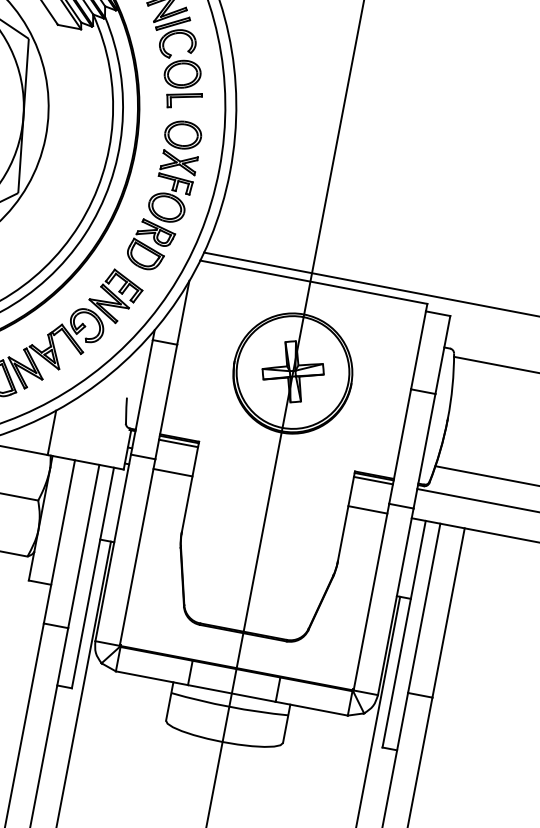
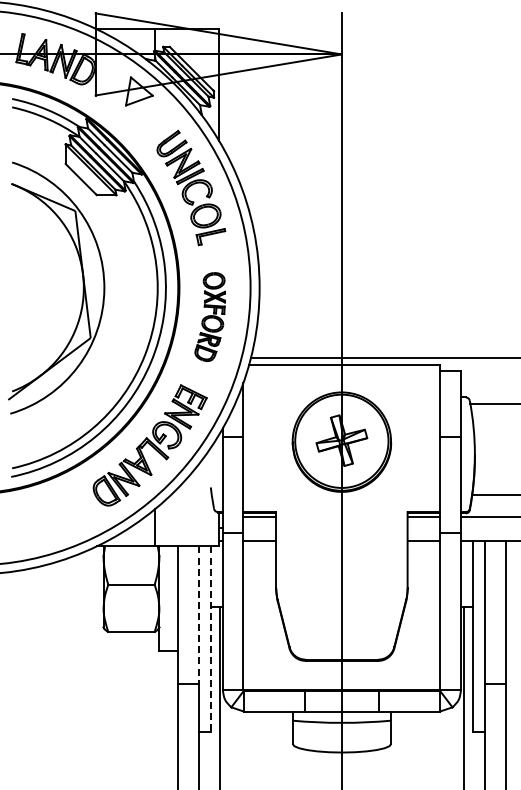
part: (165, 194) -> (210, 316), size x0.7
line: (83, 546) -> (198, 615), solid -> dashed
line: (93, 578) -> (211, 639), solid -> dashed

